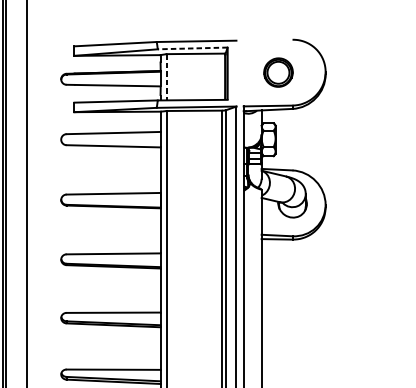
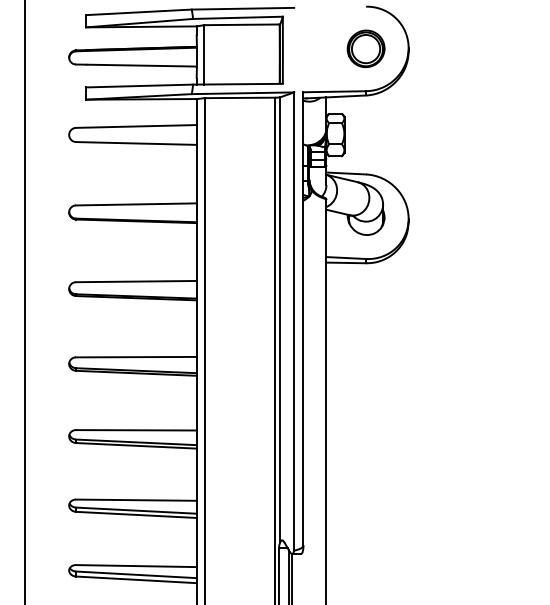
line: (192, 48) -> (237, 17), dashed -> solid
part: (278, 72) -> (365, 48), moved
line: (166, 77) -> (204, 54), dashed -> solid

